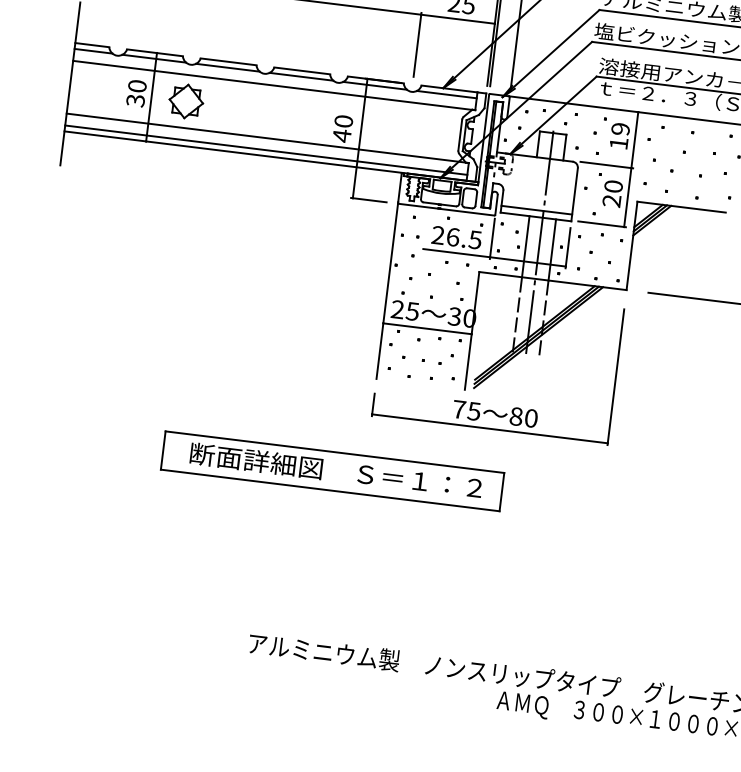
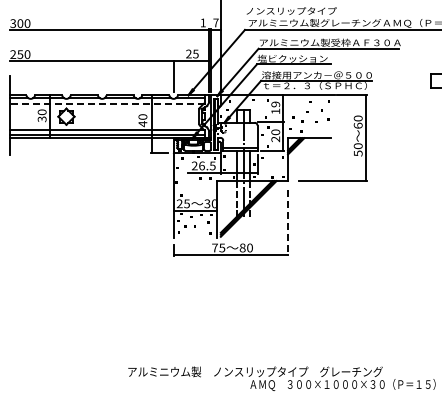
line: (274, 84) -> (107, 103), solid -> dashed
line: (616, 377) -> (288, 223), solid -> dashed
part: (331, 470) -> (157, 284), removed

